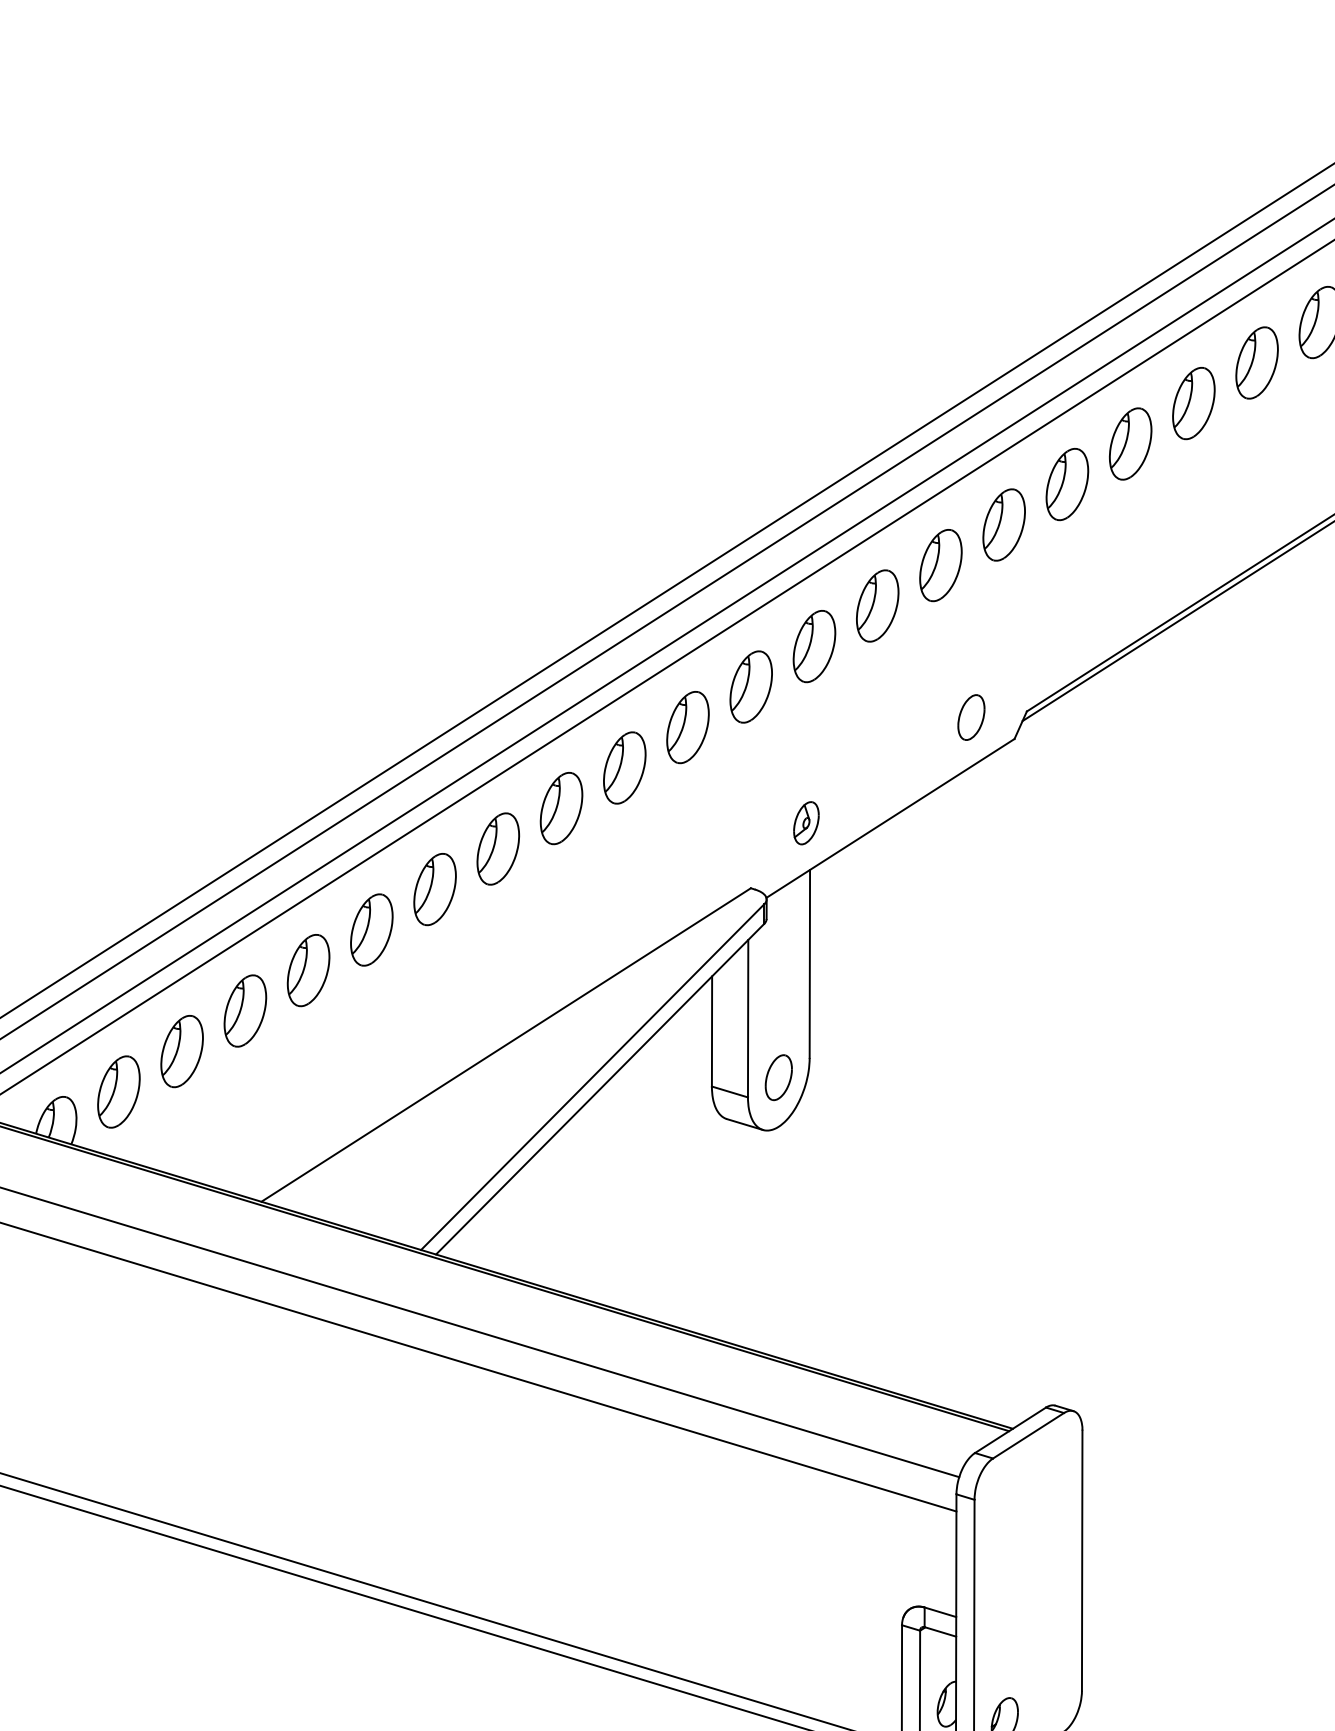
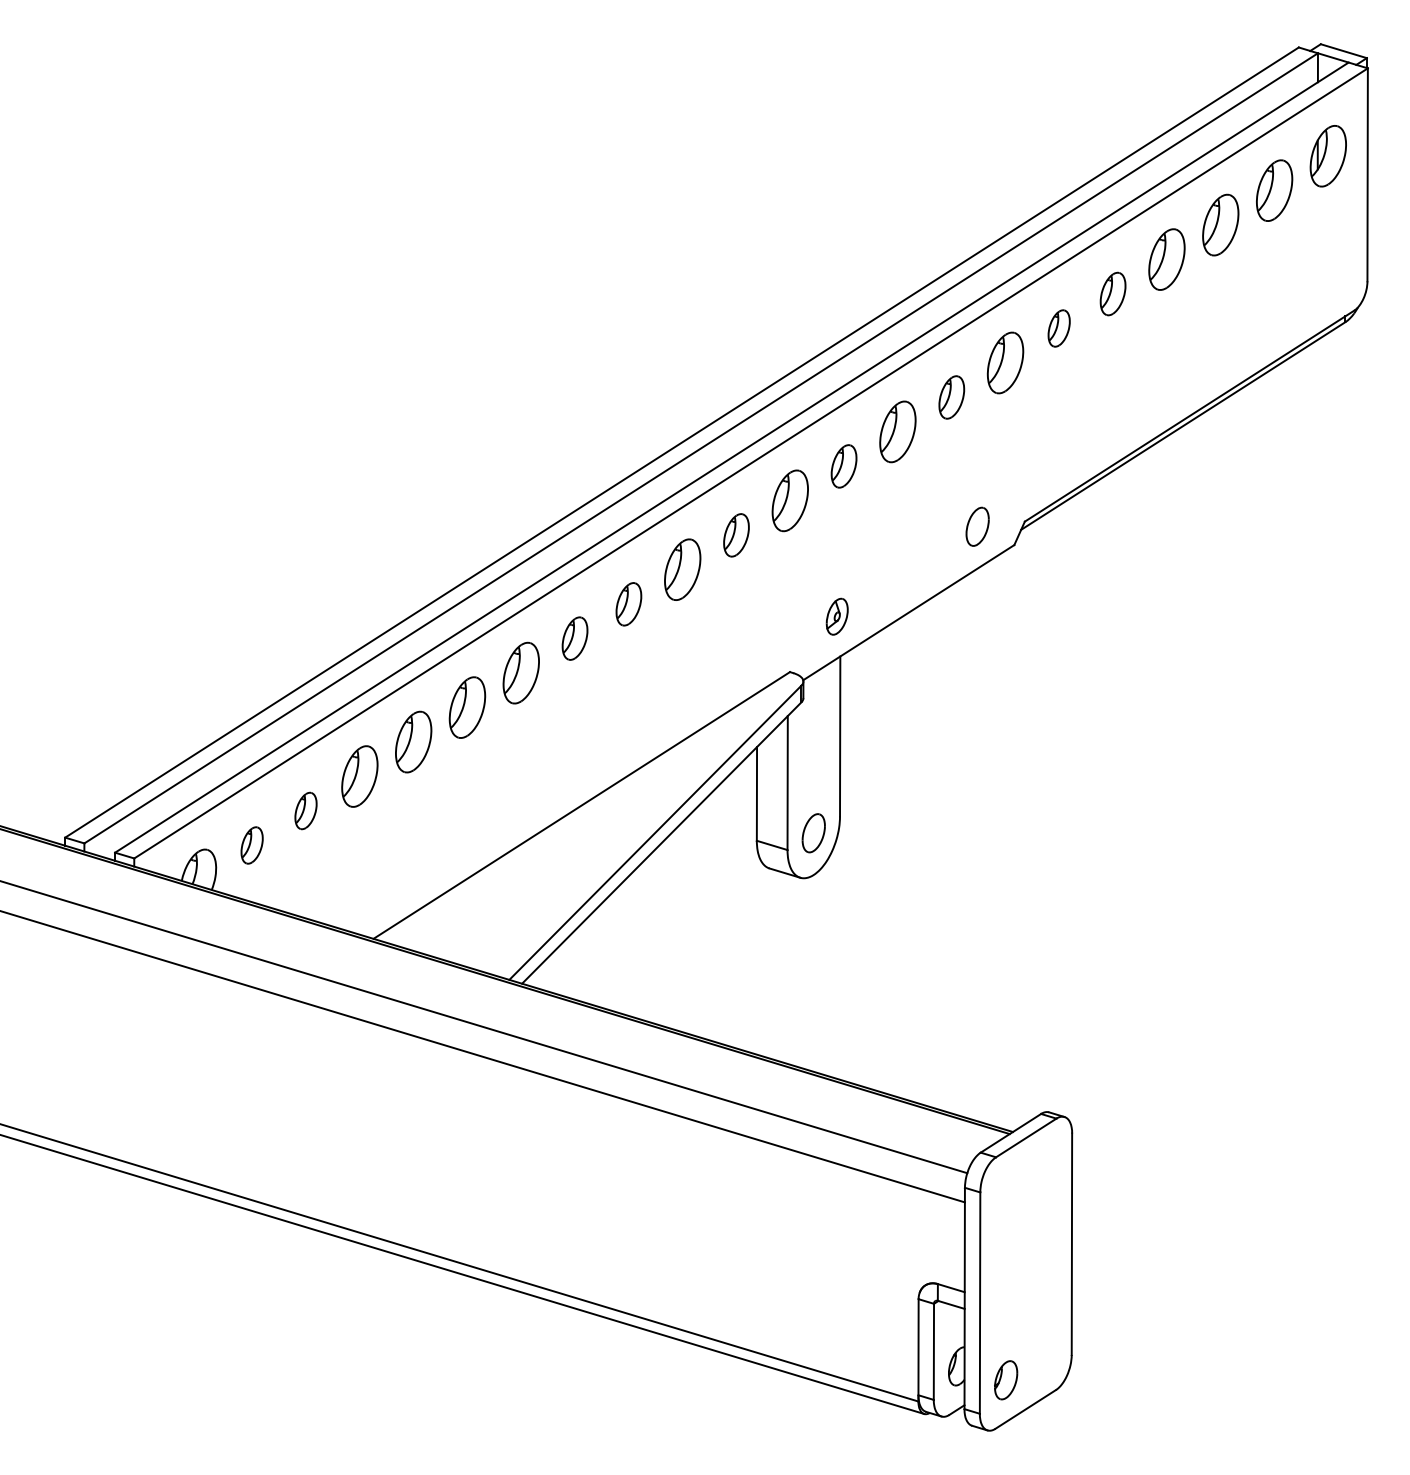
part: (1129, 443) -> (1112, 293), size x0.7
part: (1066, 484) -> (1058, 328), size x0.6
part: (940, 565) -> (951, 397), size x0.7
part: (813, 646) -> (843, 466), size x0.7
part: (688, 727) -> (736, 535), size x0.7
part: (561, 808) -> (628, 604), size x0.7
part: (497, 848) -> (574, 638), size x0.7
part: (181, 1050) -> (305, 810), size x0.6
part: (118, 1092) -> (251, 845), size x0.6

